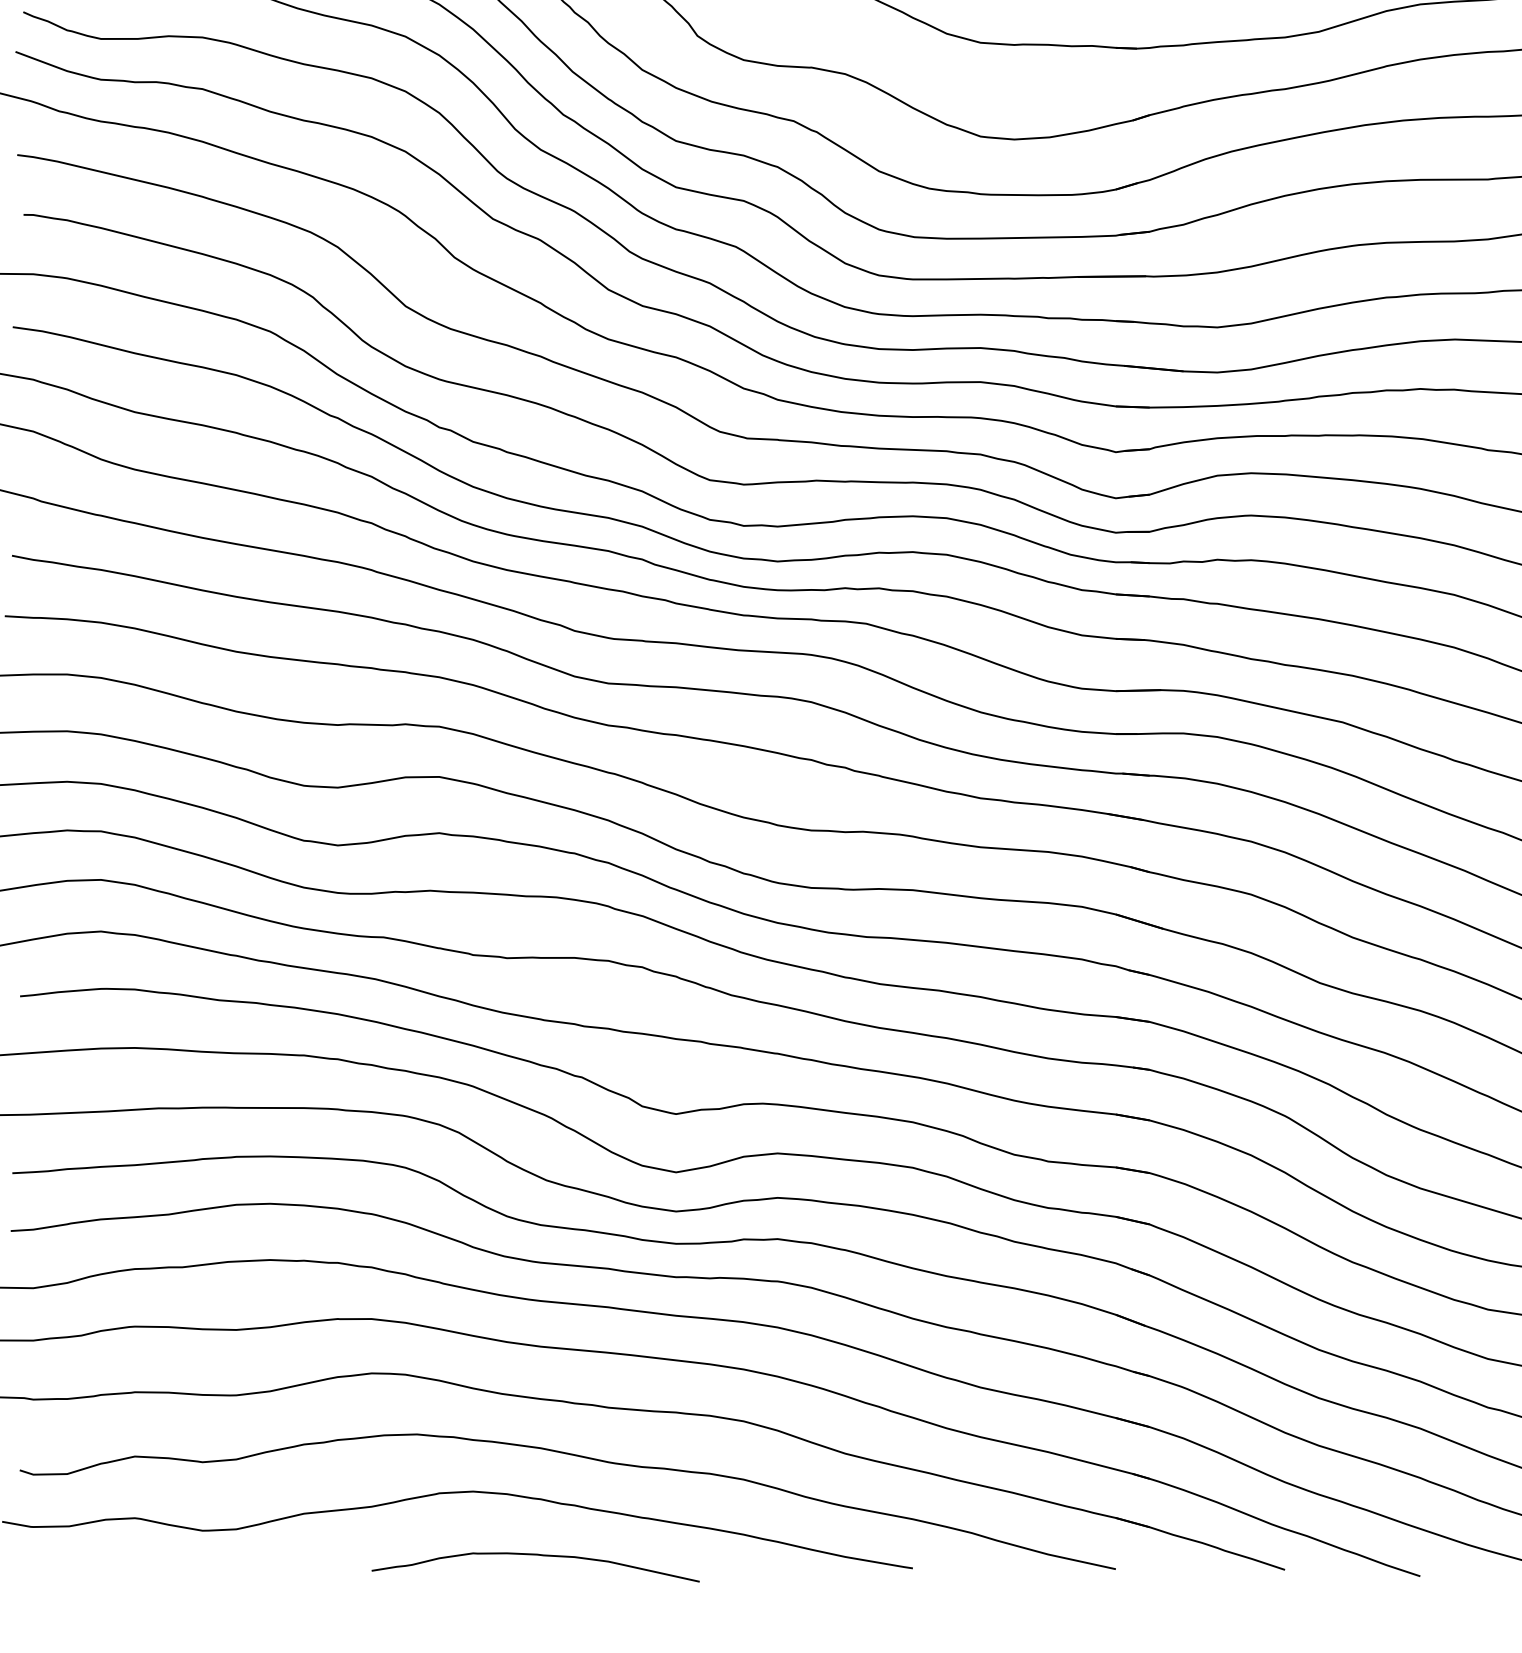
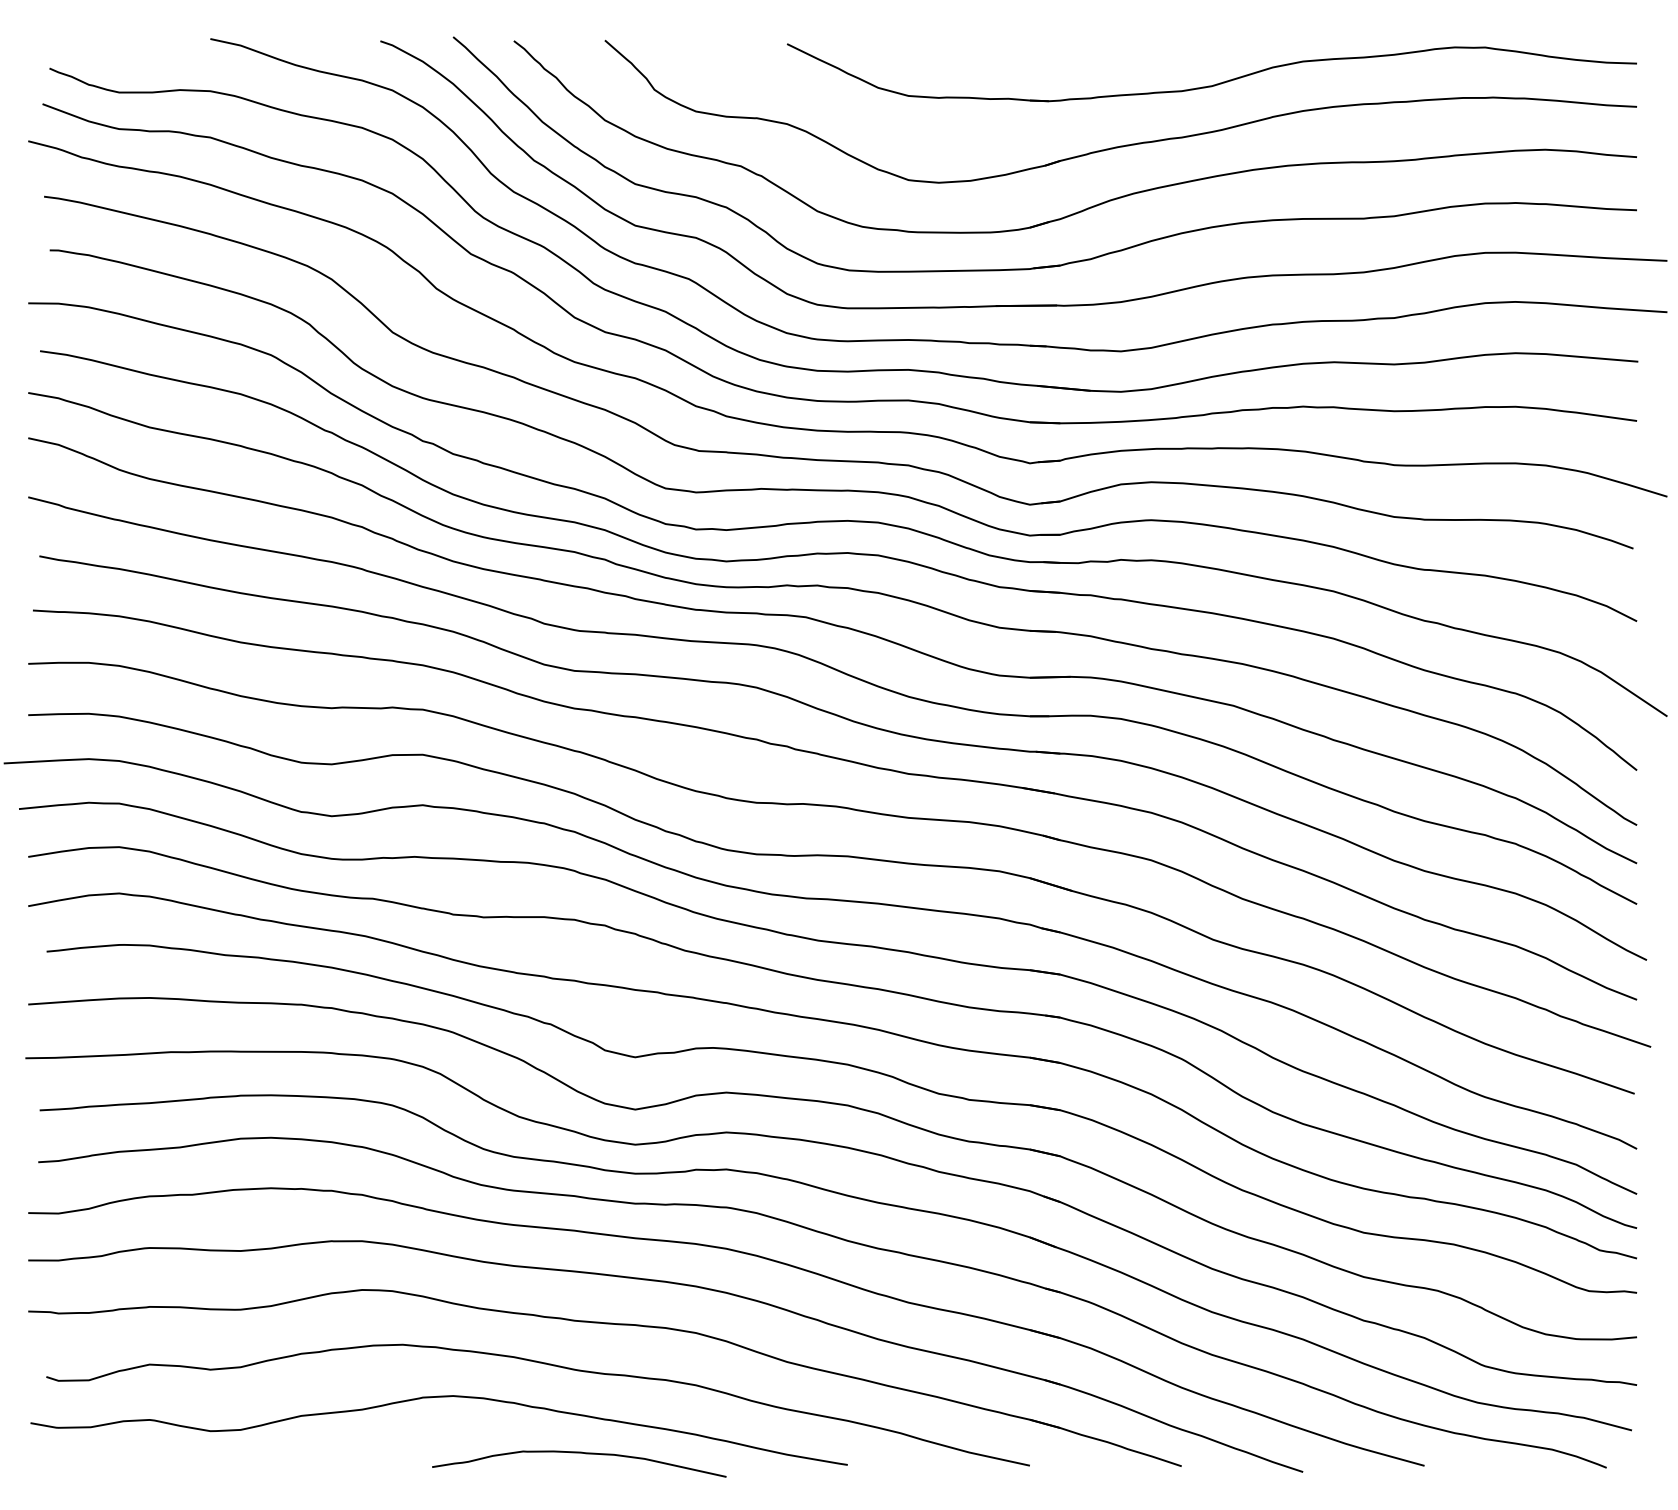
curve: (535, 1555) -> (579, 1453), moved

